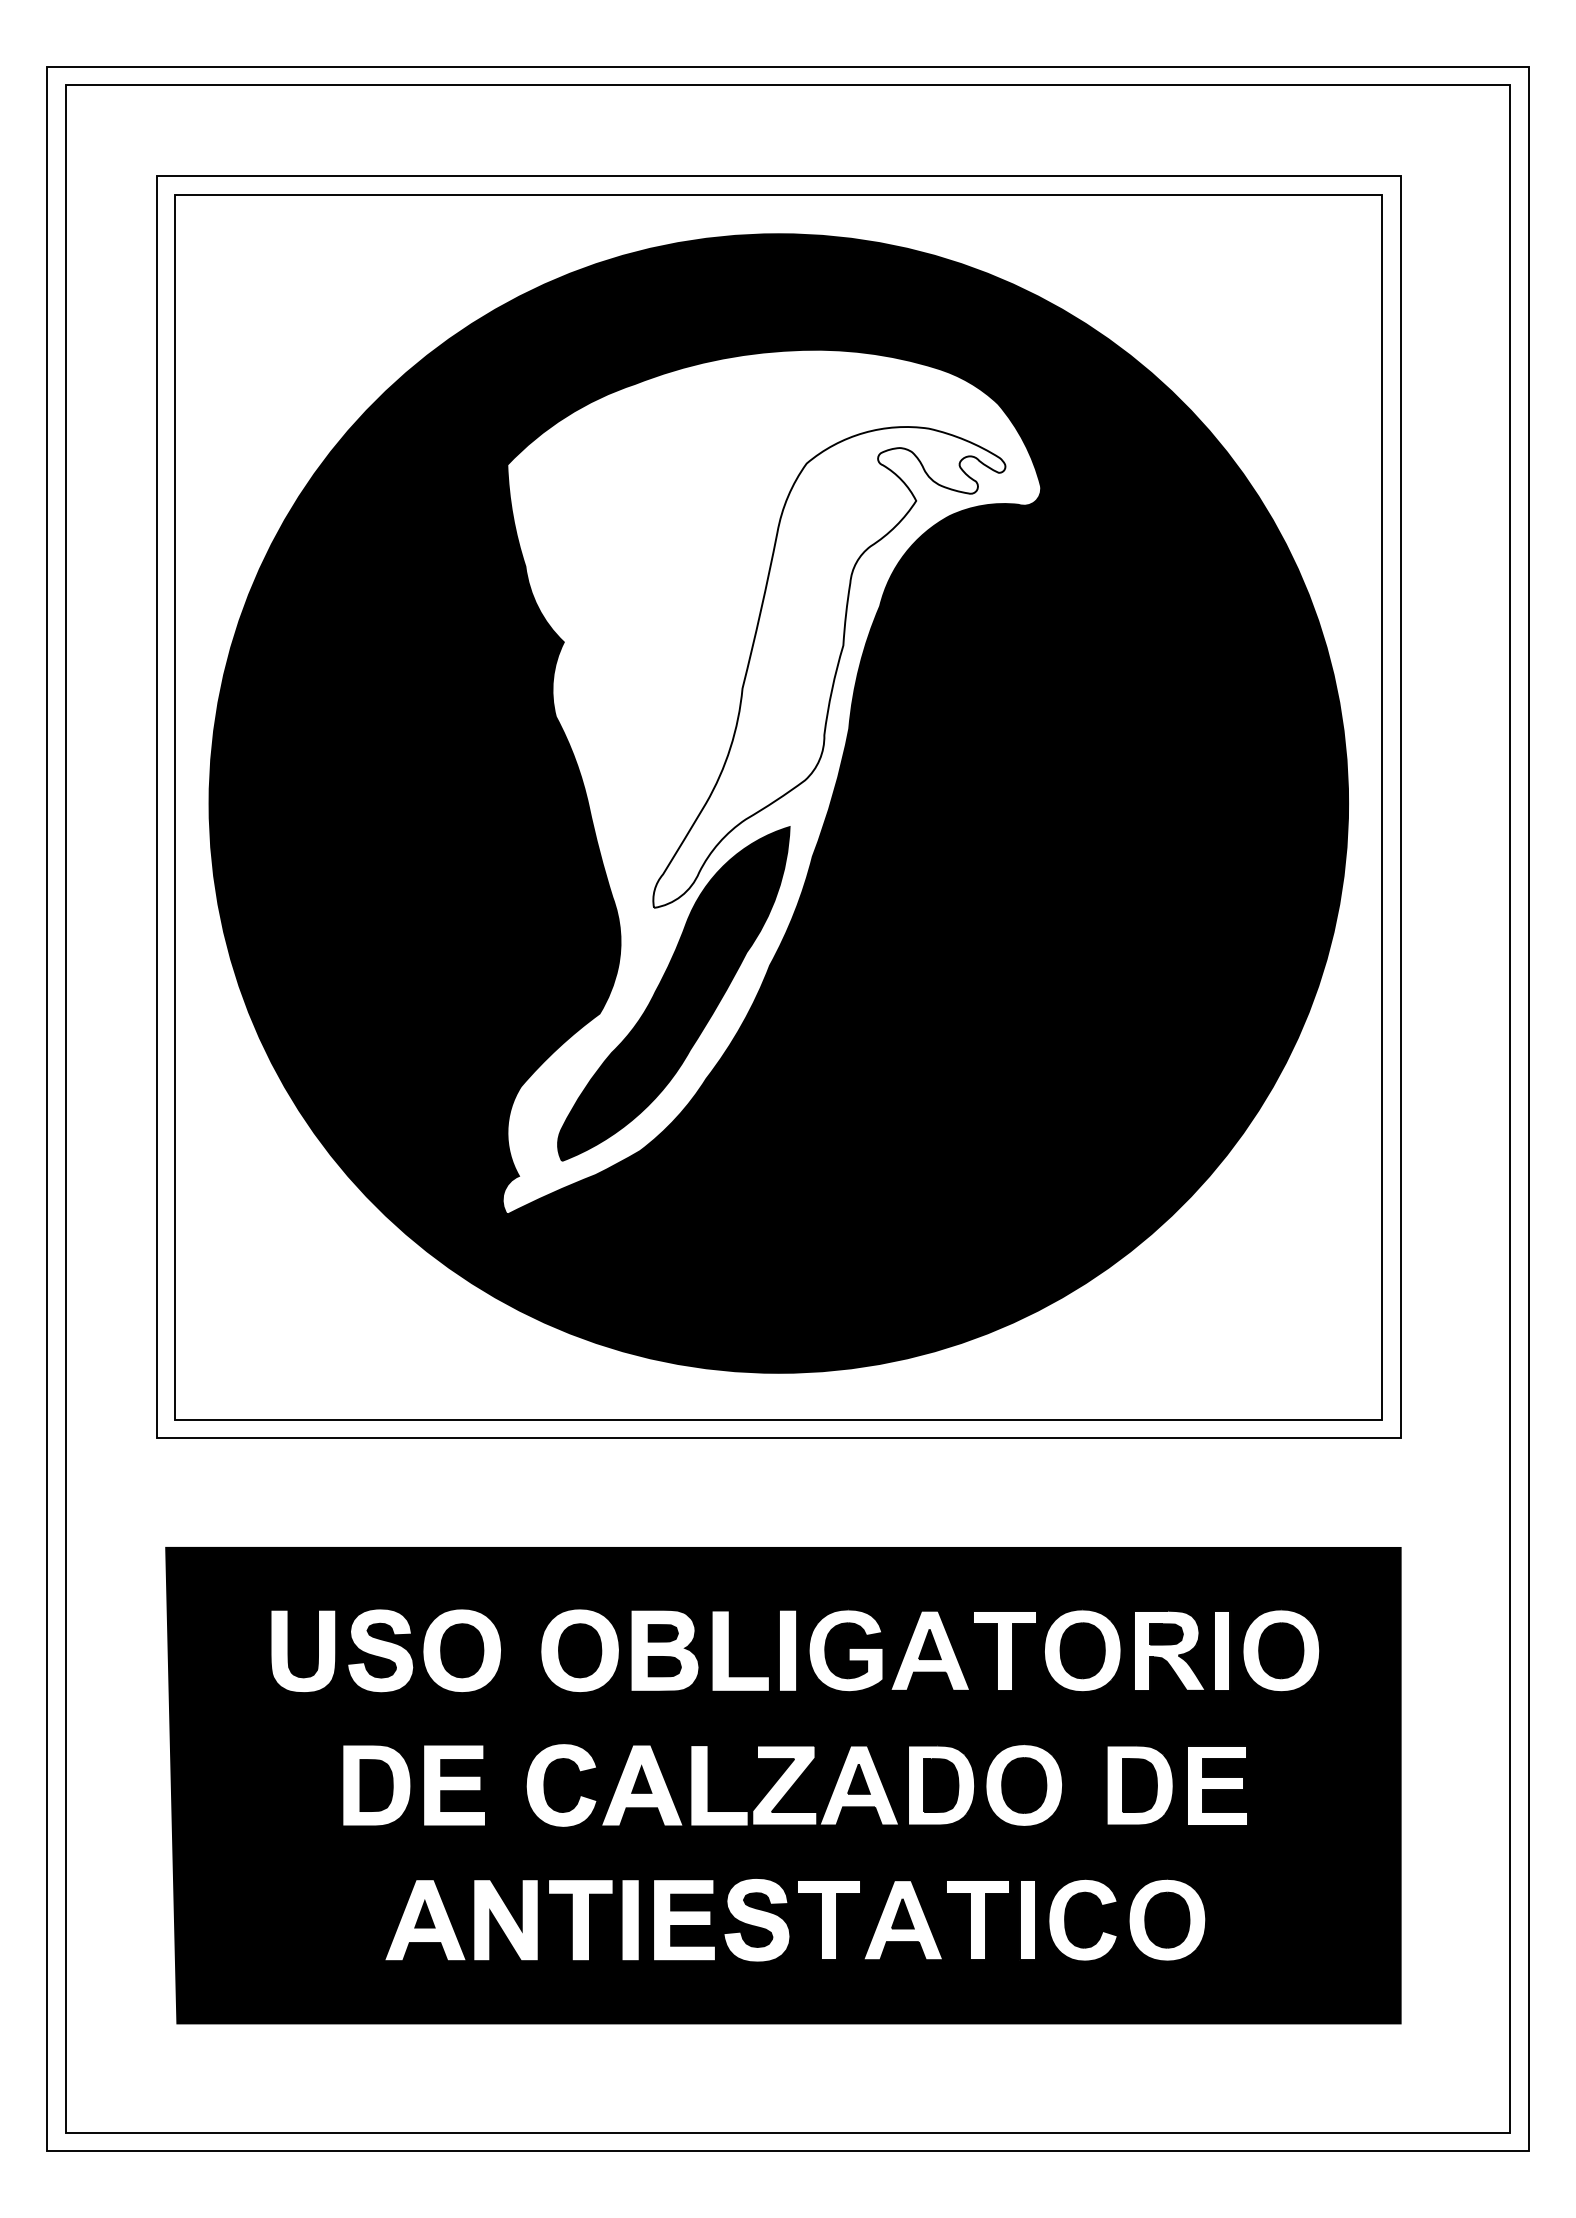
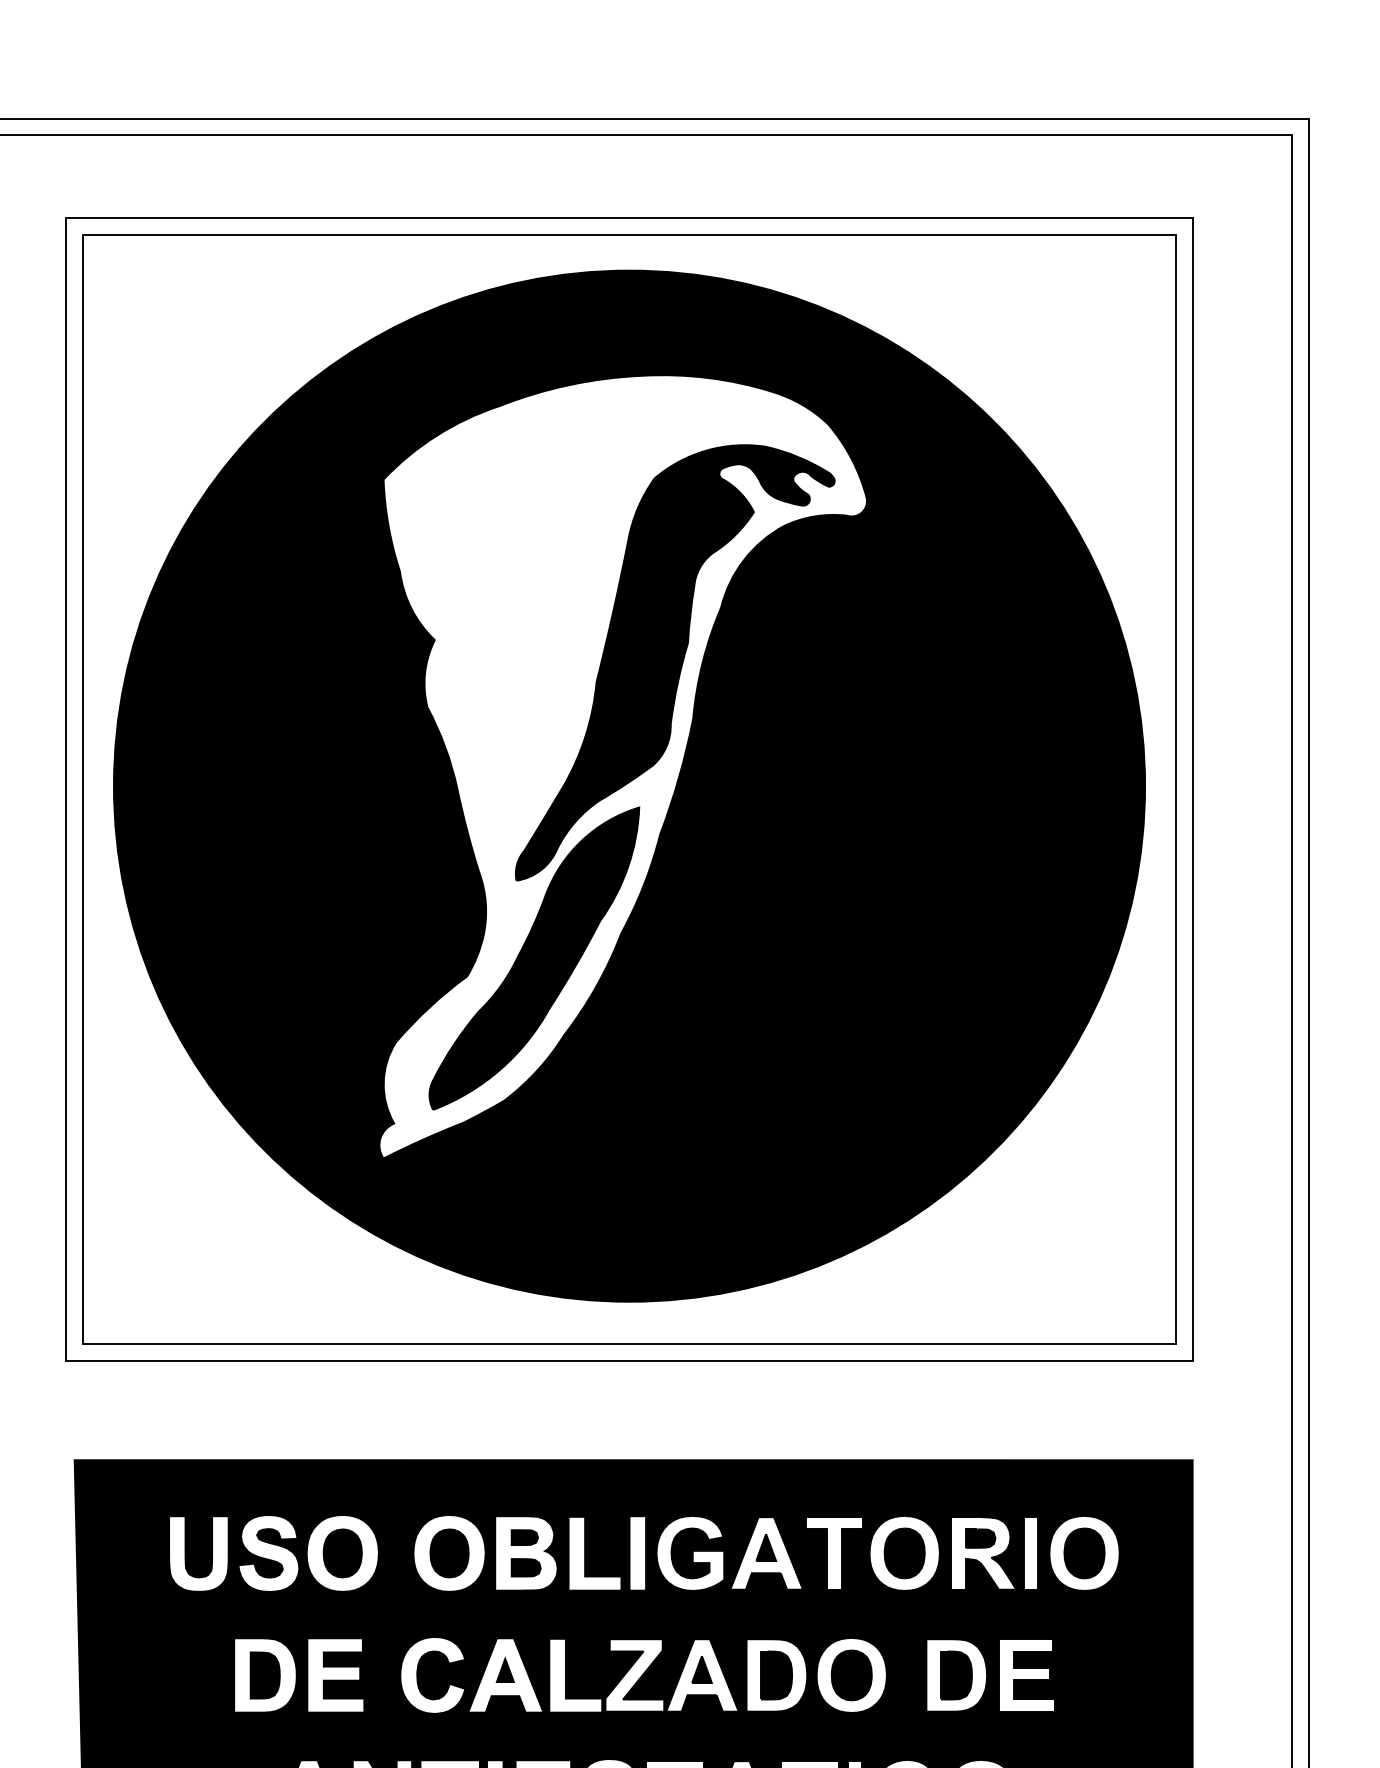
fill: (829, 667) -> (675, 662), added

